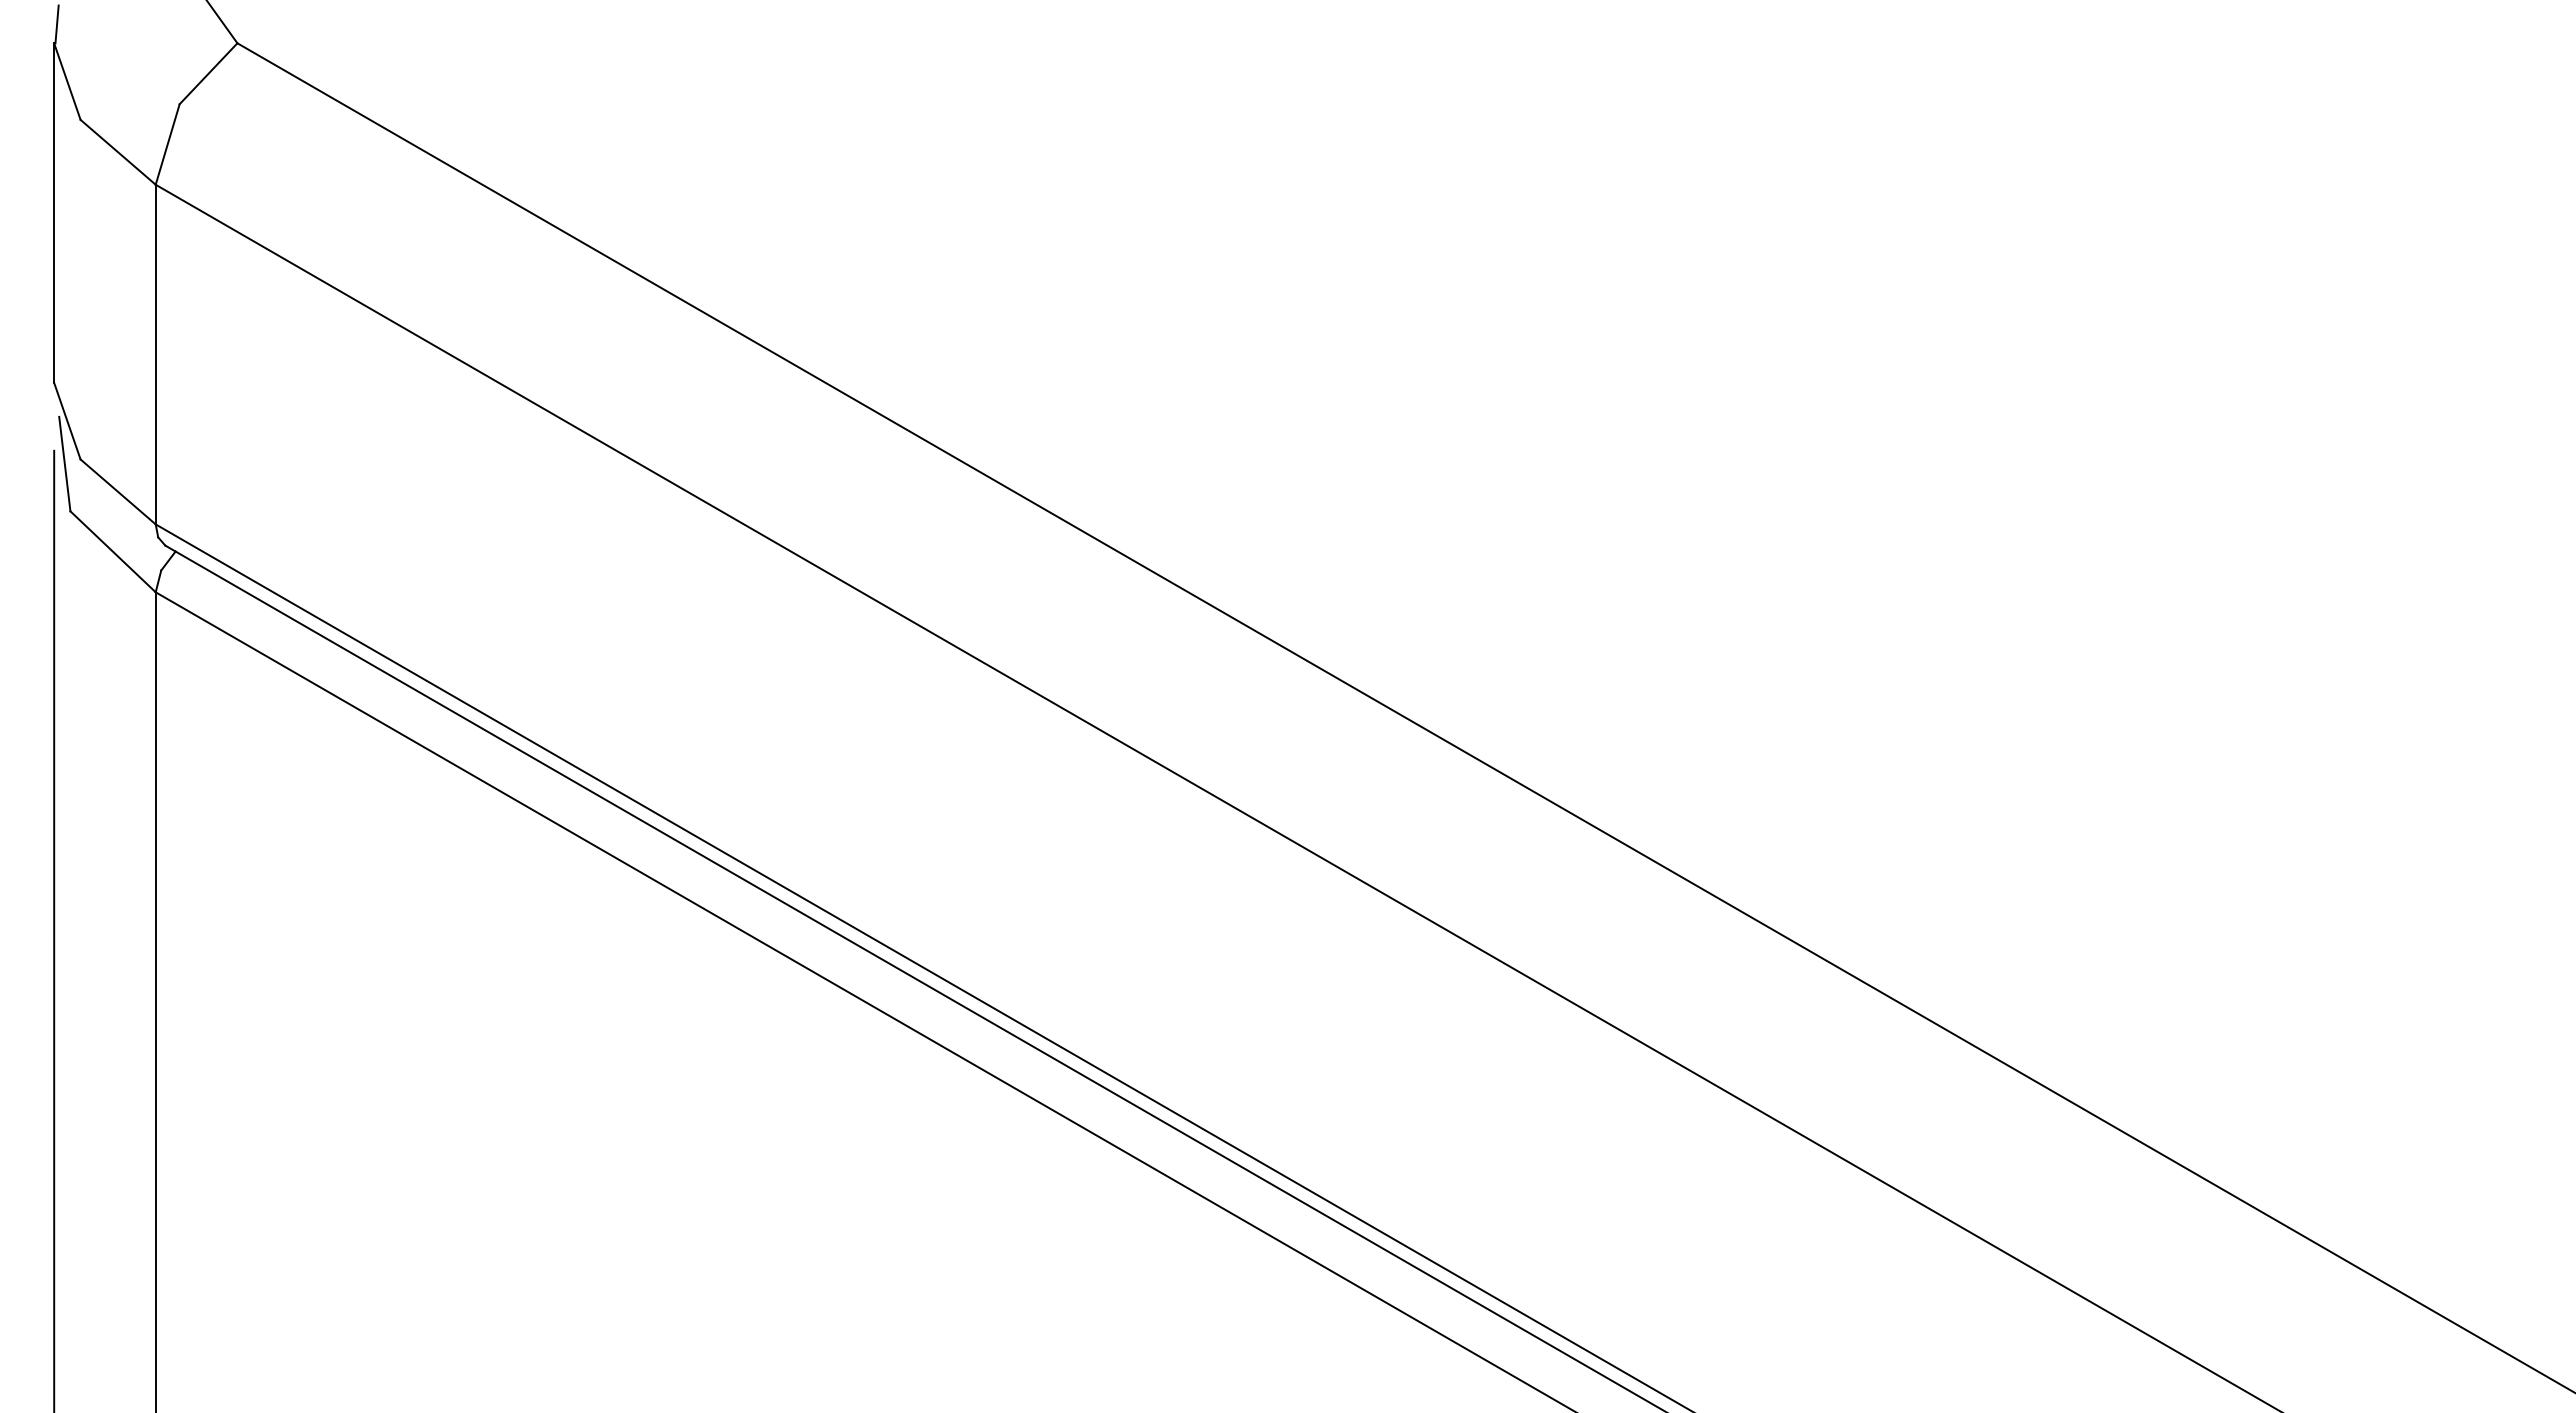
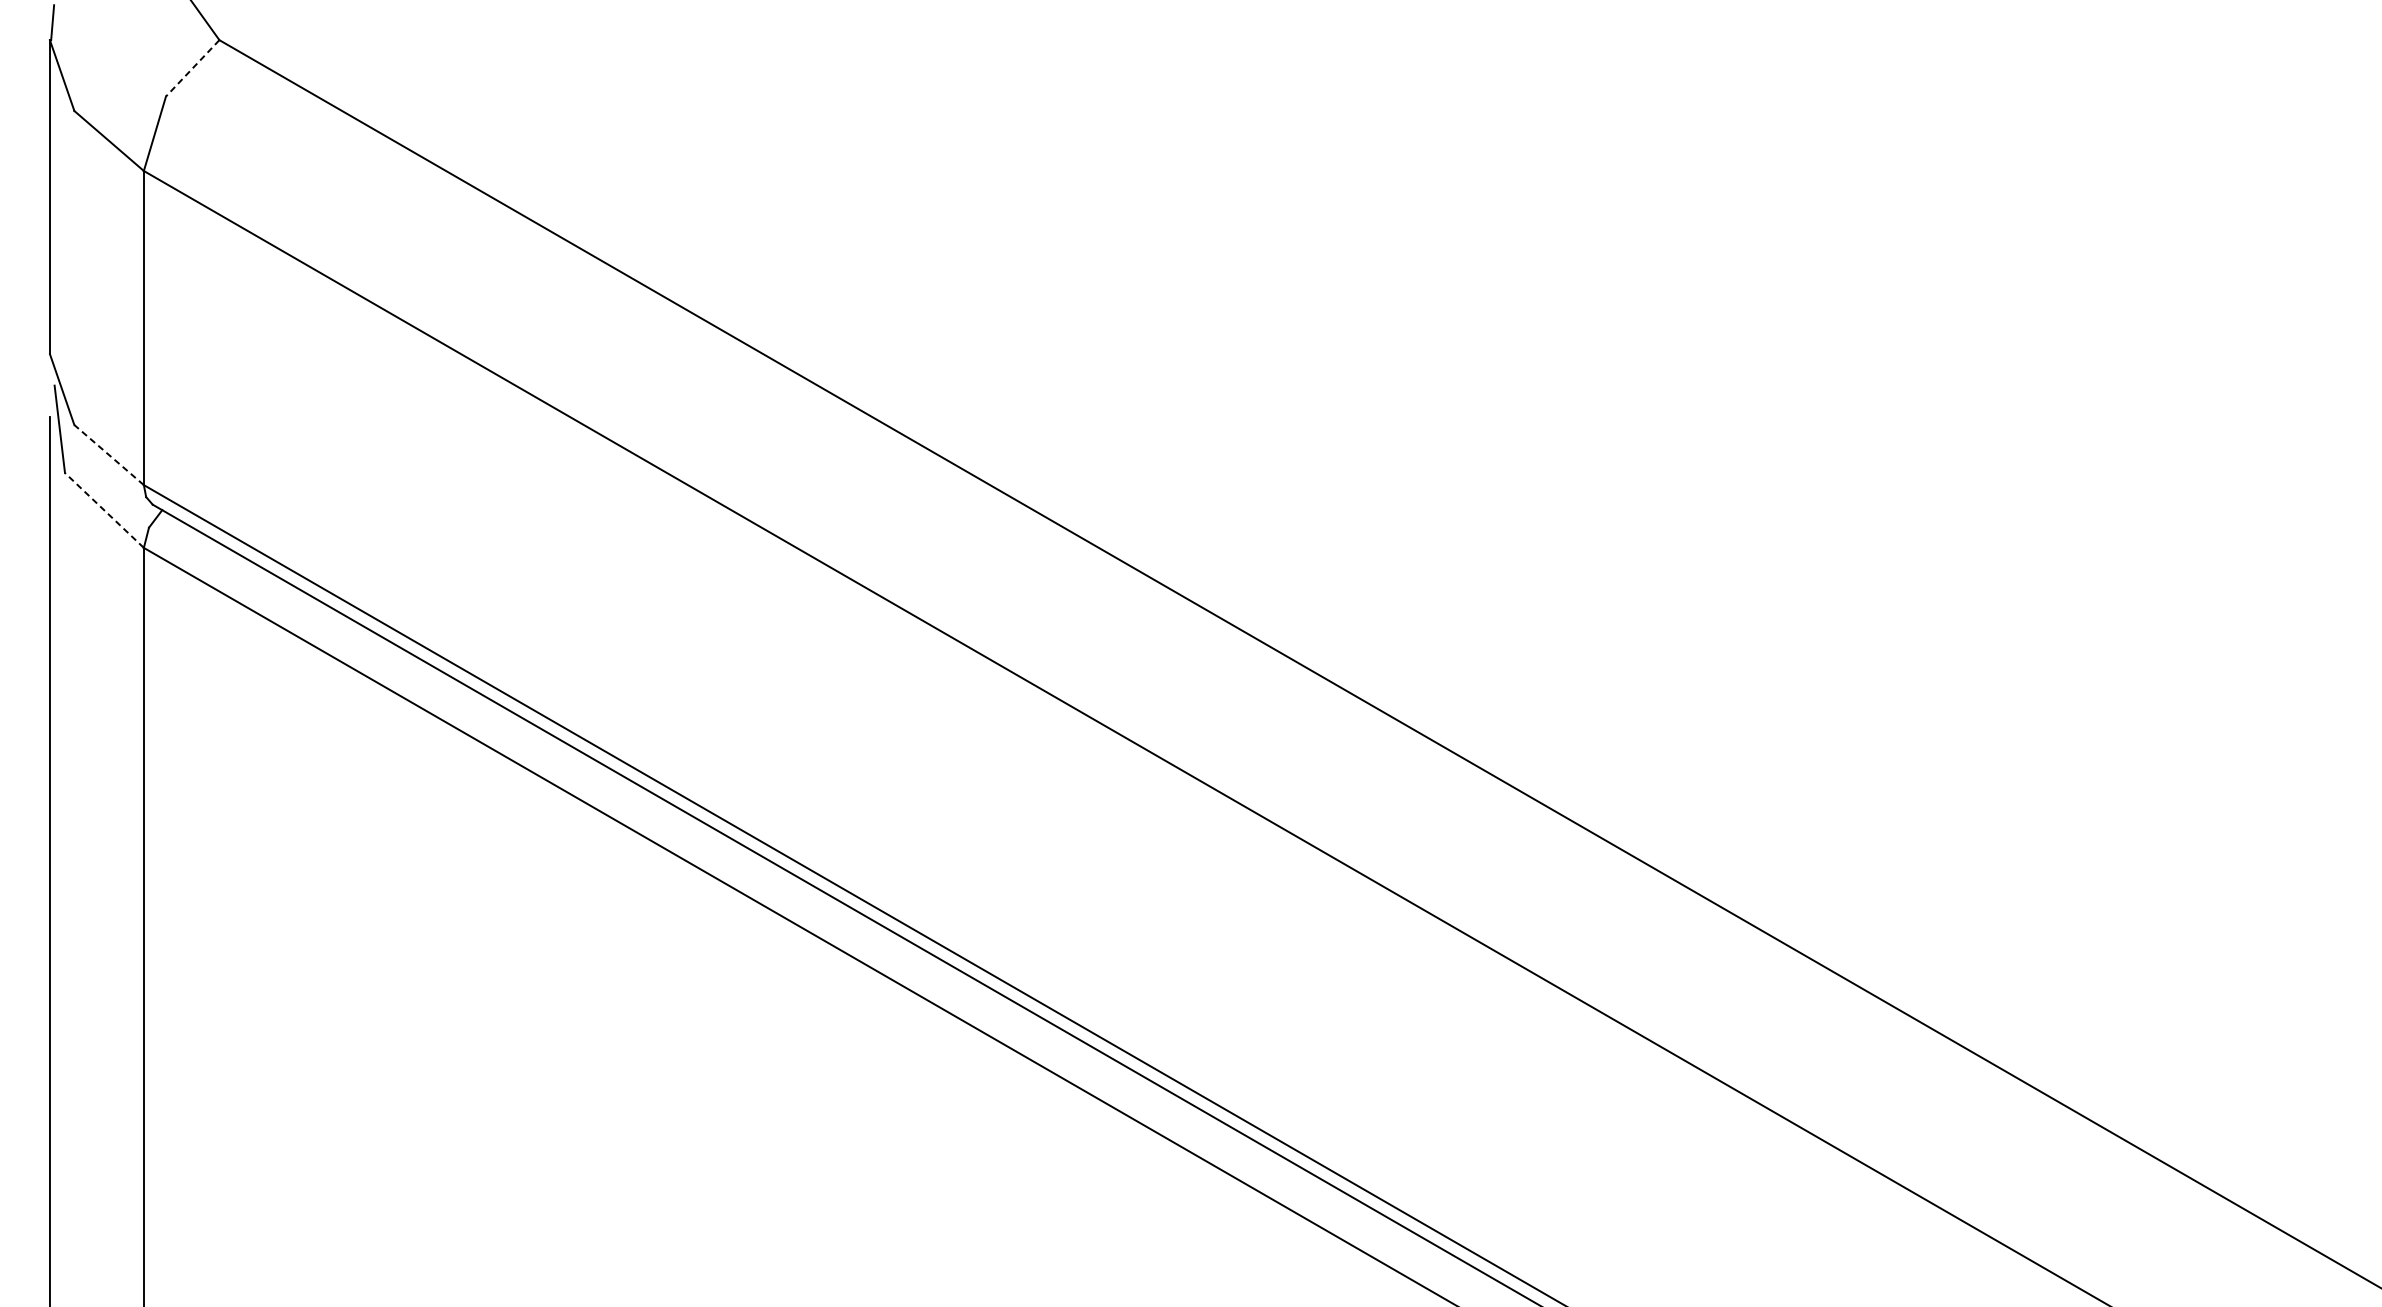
line: (208, 73) -> (192, 68), solid -> dashed
line: (118, 491) -> (109, 454), solid -> dashed
line: (113, 551) -> (104, 510), solid -> dashed

